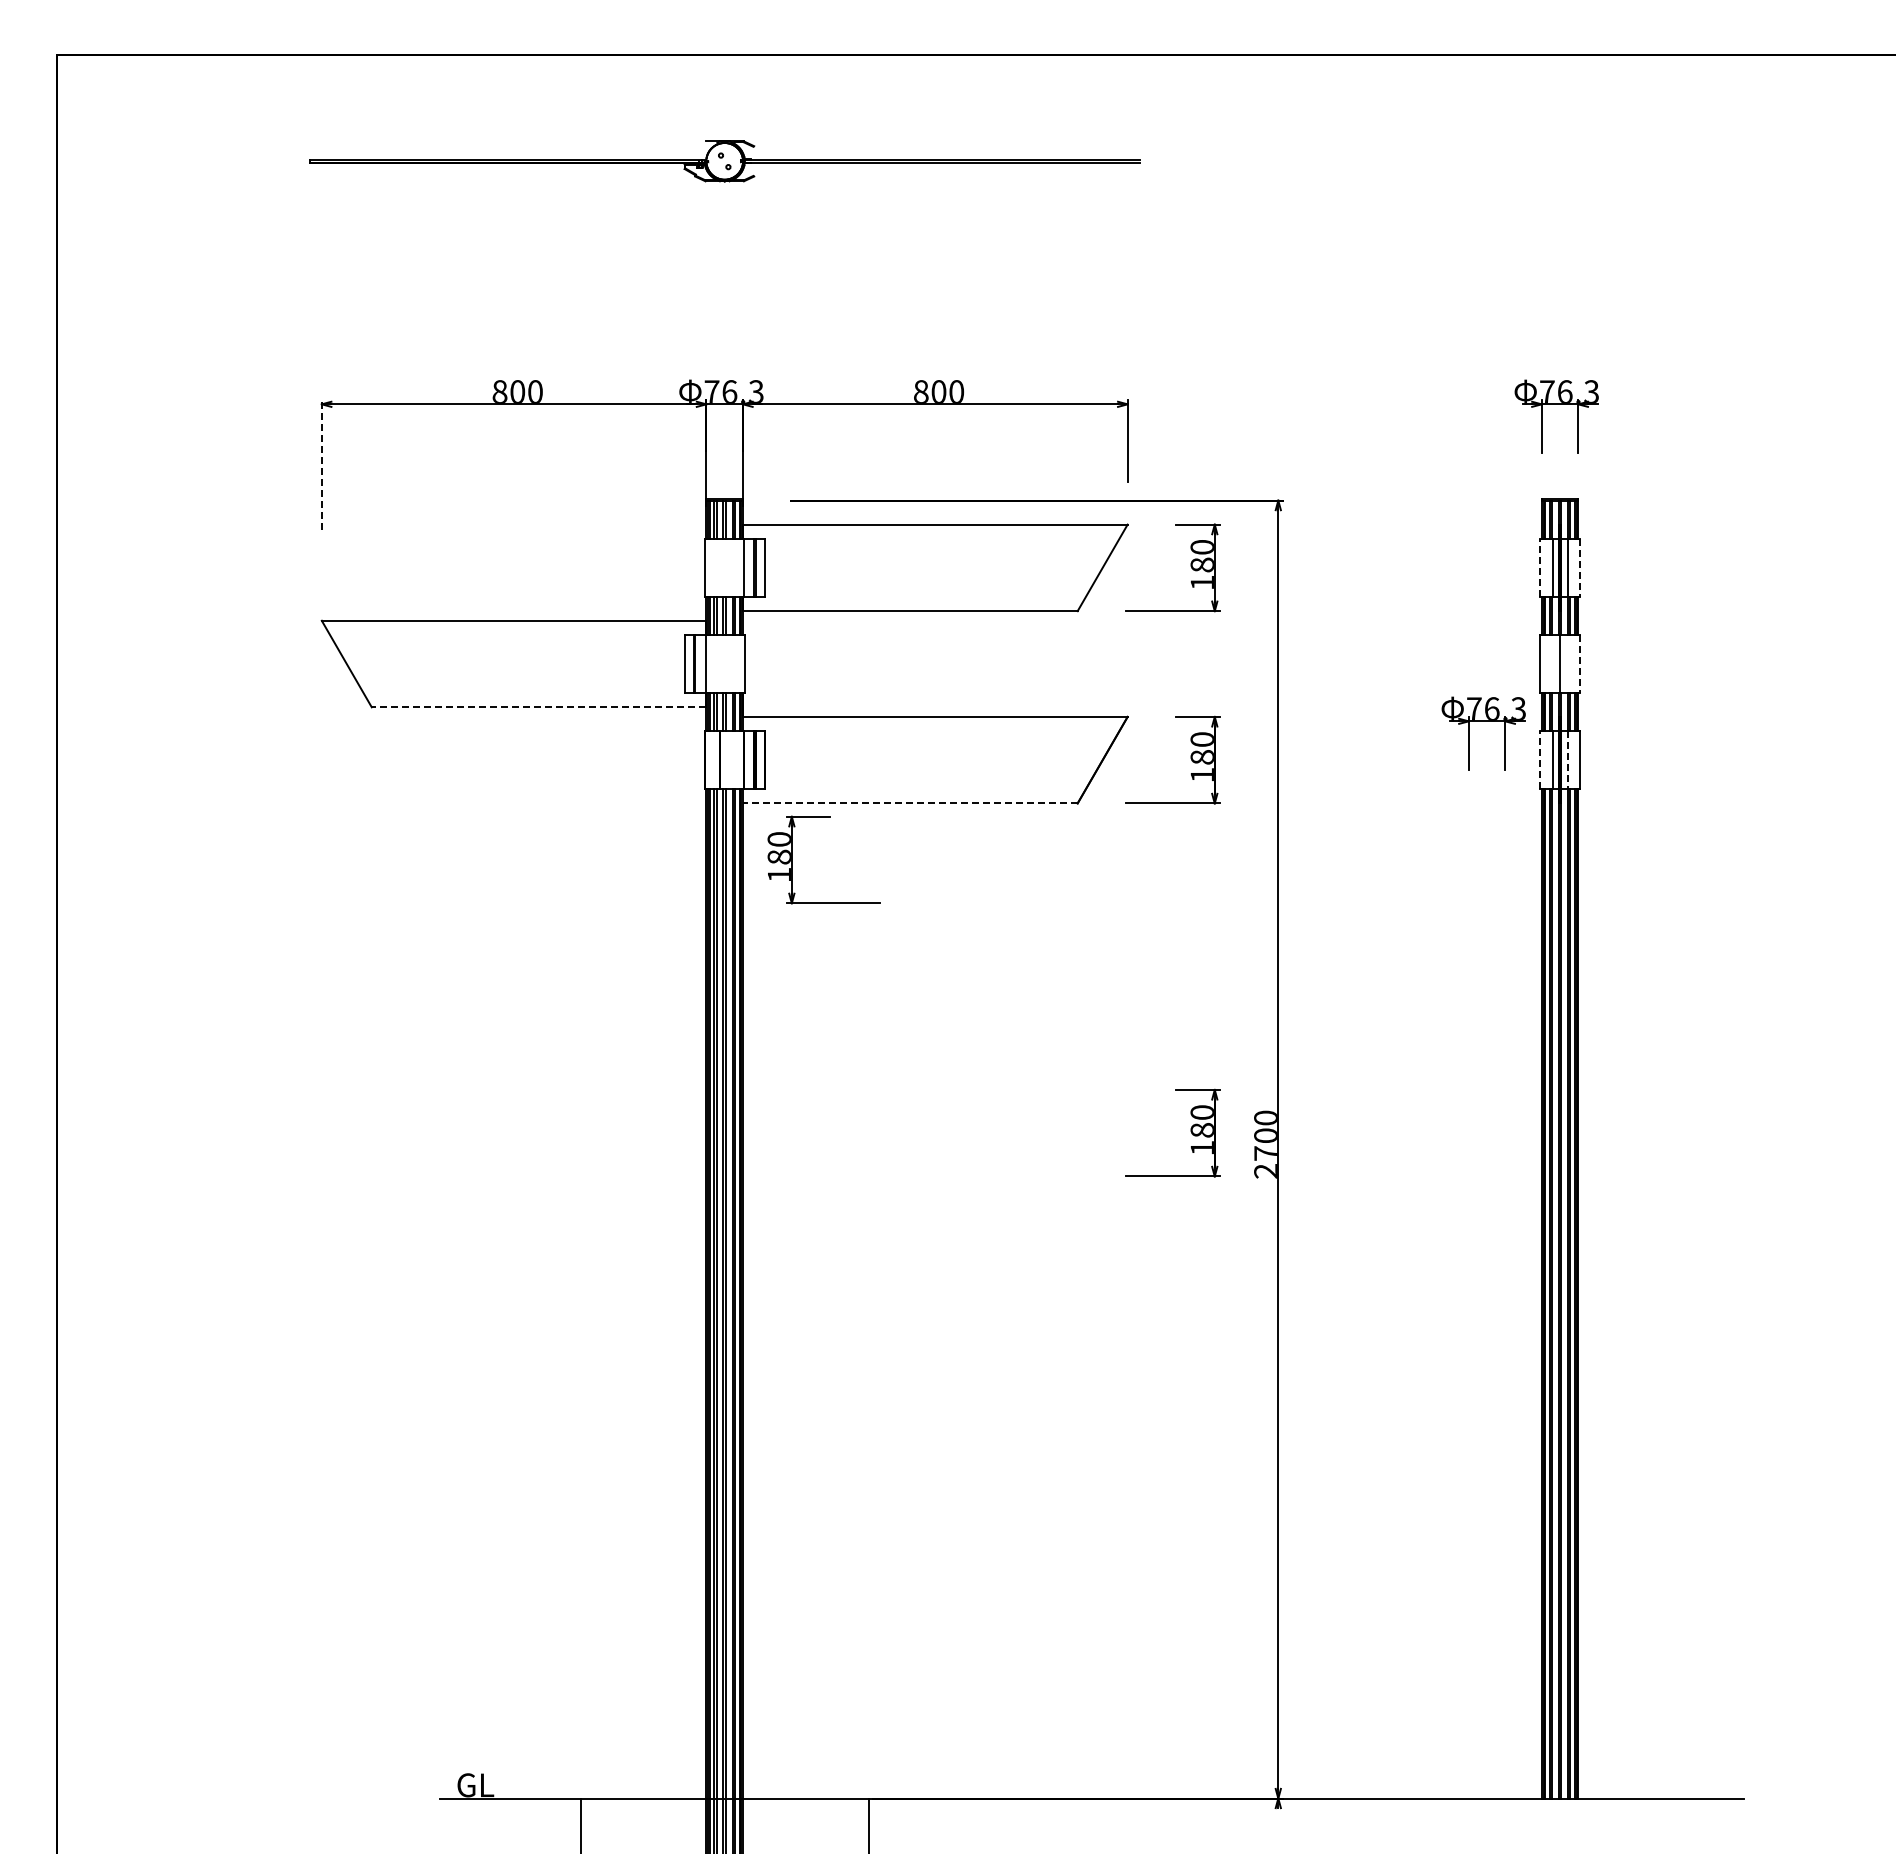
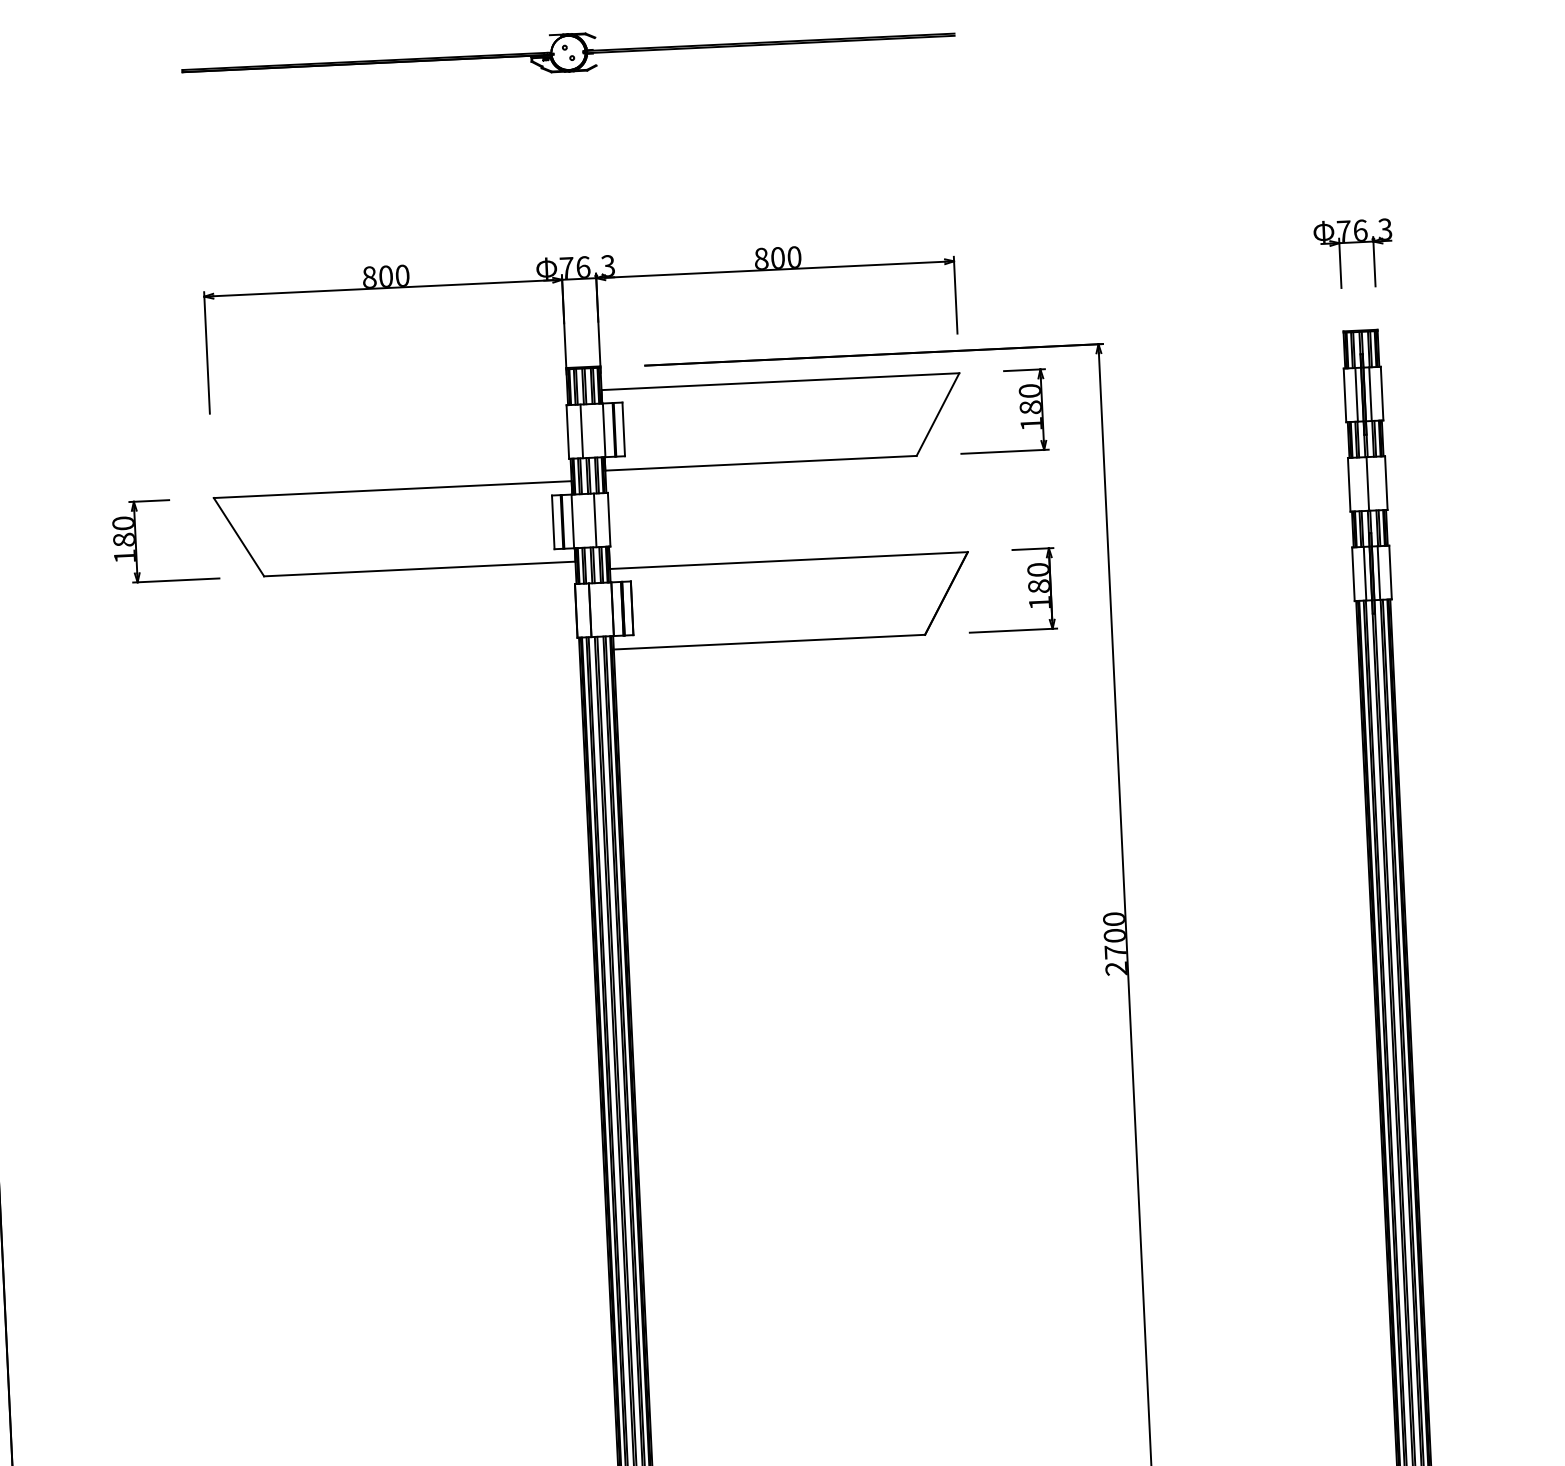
line: (321, 464) -> (206, 352), dashed -> solid
line: (719, 567) -> (581, 431), added
line: (1540, 567) -> (1345, 394), dashed -> solid
line: (1580, 567) -> (1382, 393), dashed -> solid
line: (729, 663) -> (595, 519), added
line: (1580, 664) -> (1386, 483), dashed -> solid
line: (538, 707) -> (419, 569), dashed -> solid
part: (1483, 721) -> (1299, 540), removed
line: (1540, 760) -> (1353, 574), dashed -> solid
line: (1567, 760) -> (1378, 573), dashed -> solid
line: (909, 803) -> (768, 642), dashed -> solid
part: (792, 859) -> (136, 541), moved
part: (1190, 1131) -> (1044, 935), removed

